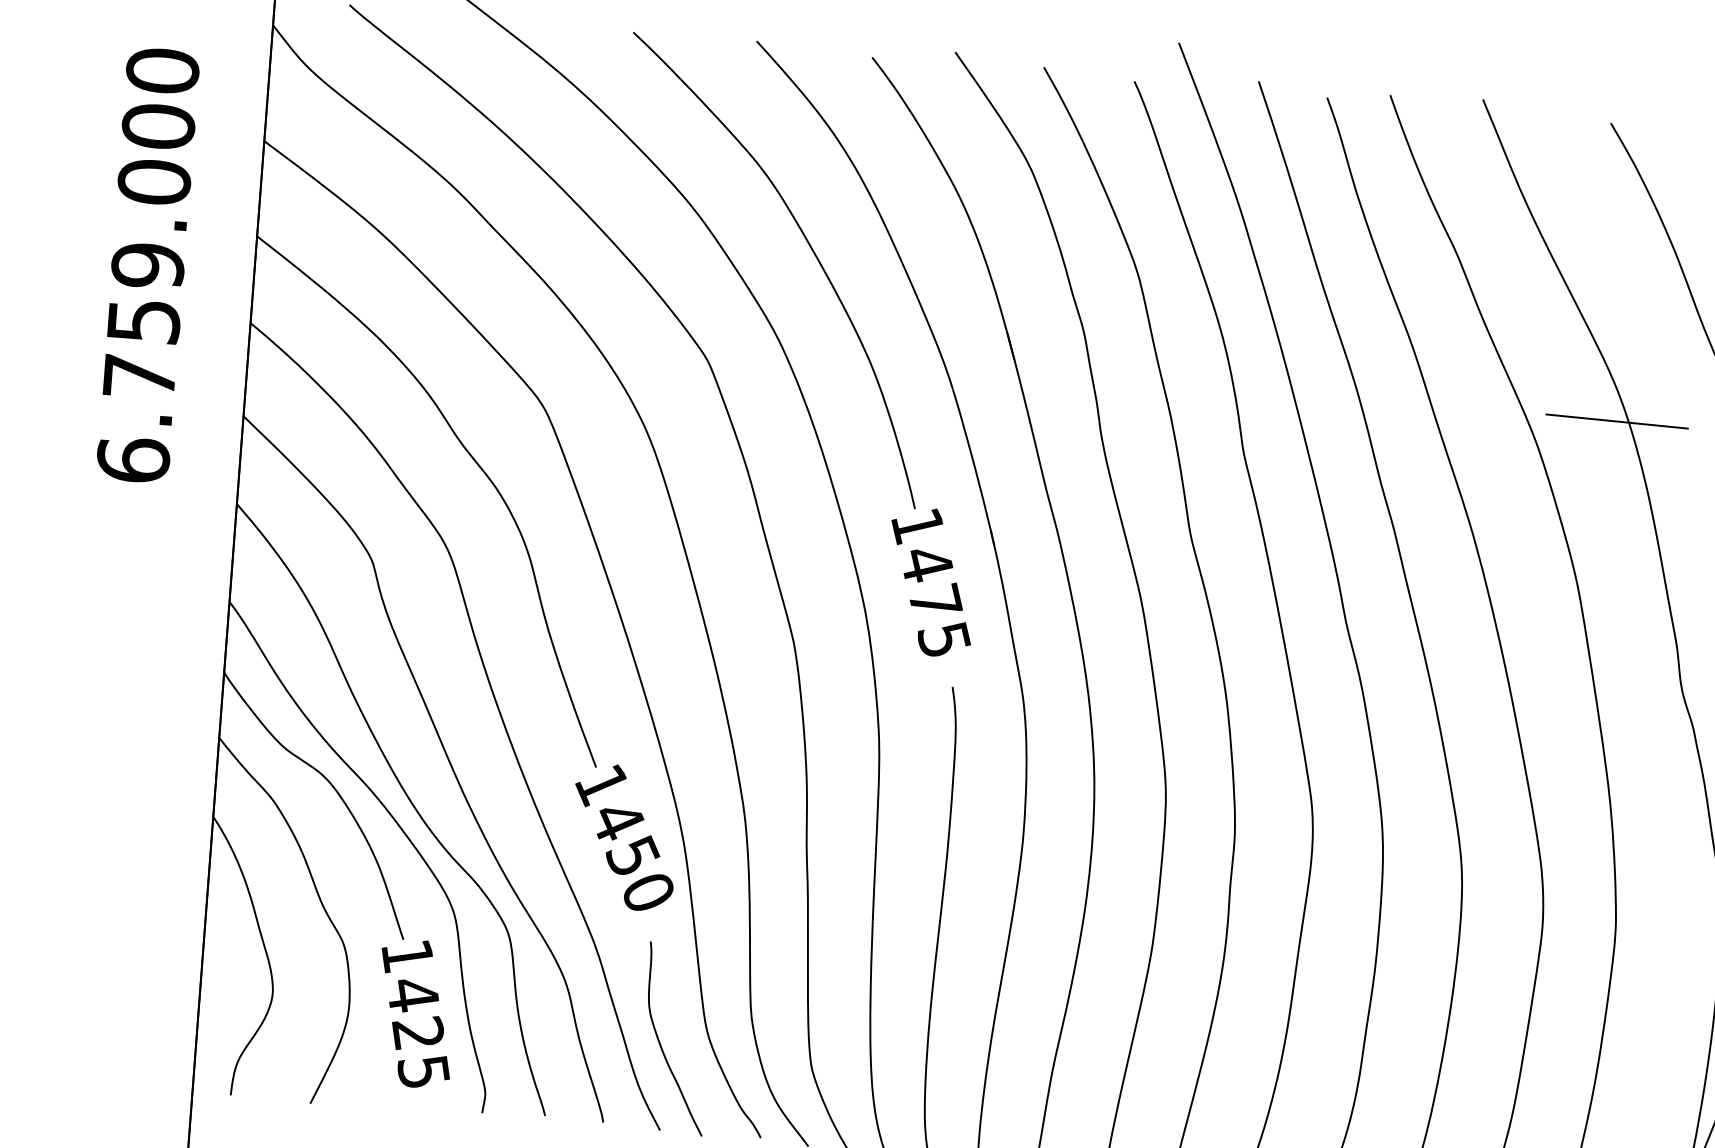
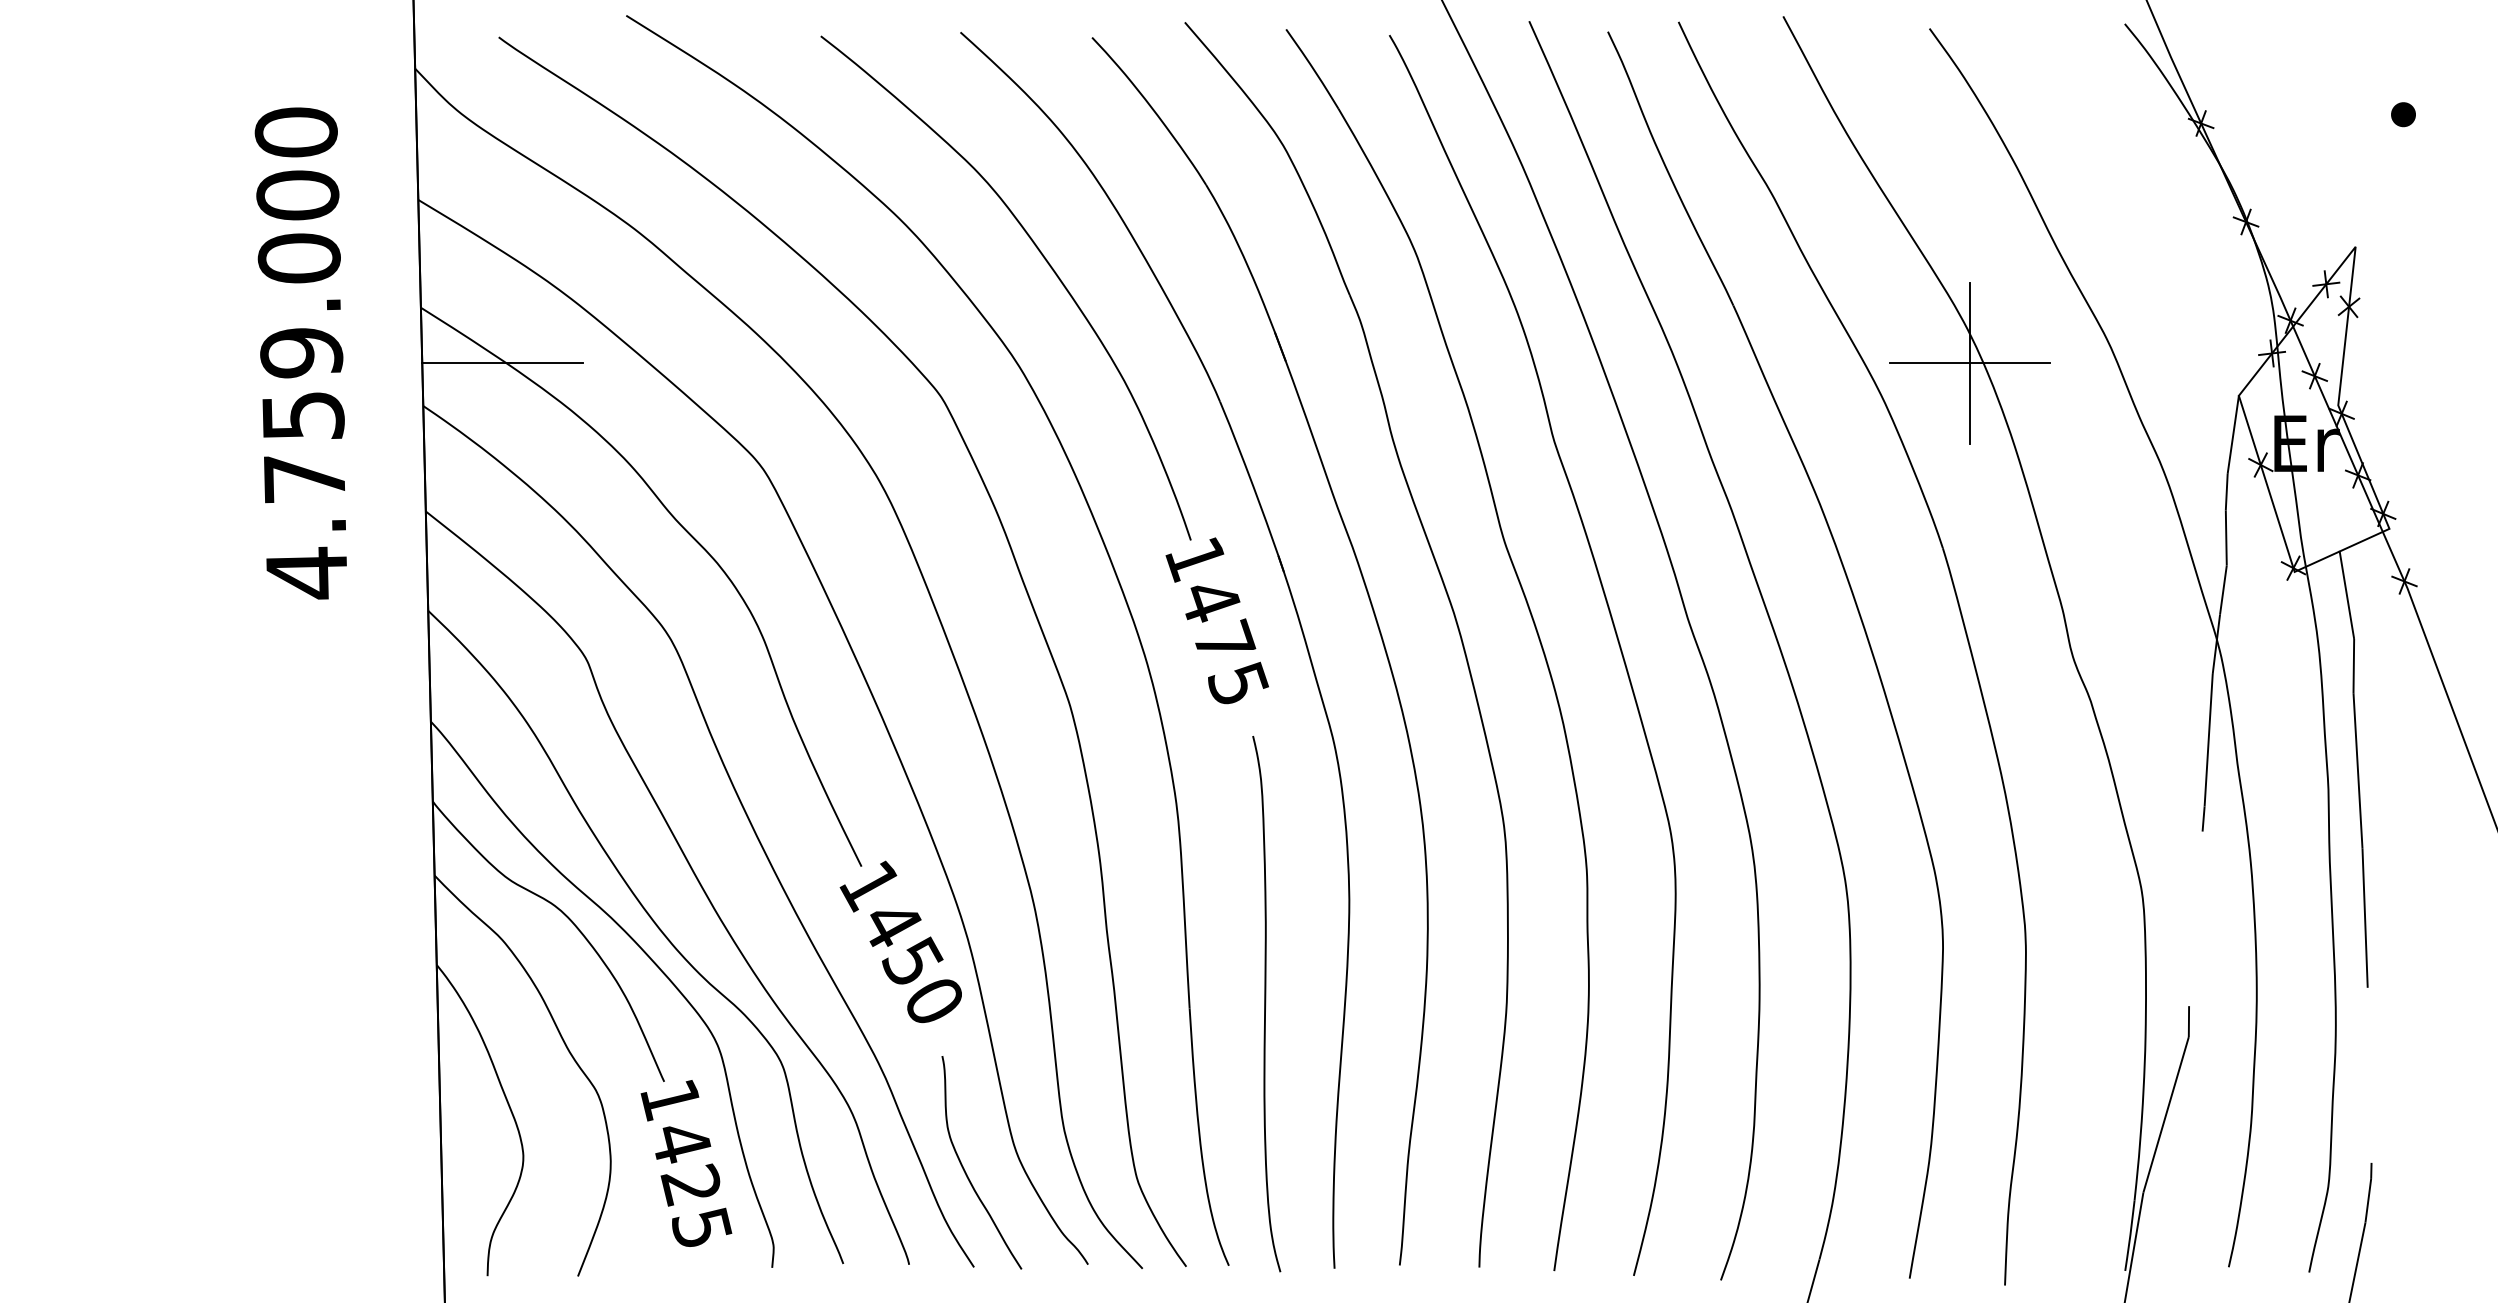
line: (324, 292) -> (502, 363), added
line: (1617, 421) -> (1970, 363), added
text: (133, 459) -> (306, 572), 6.759.000 -> 4.759.000

